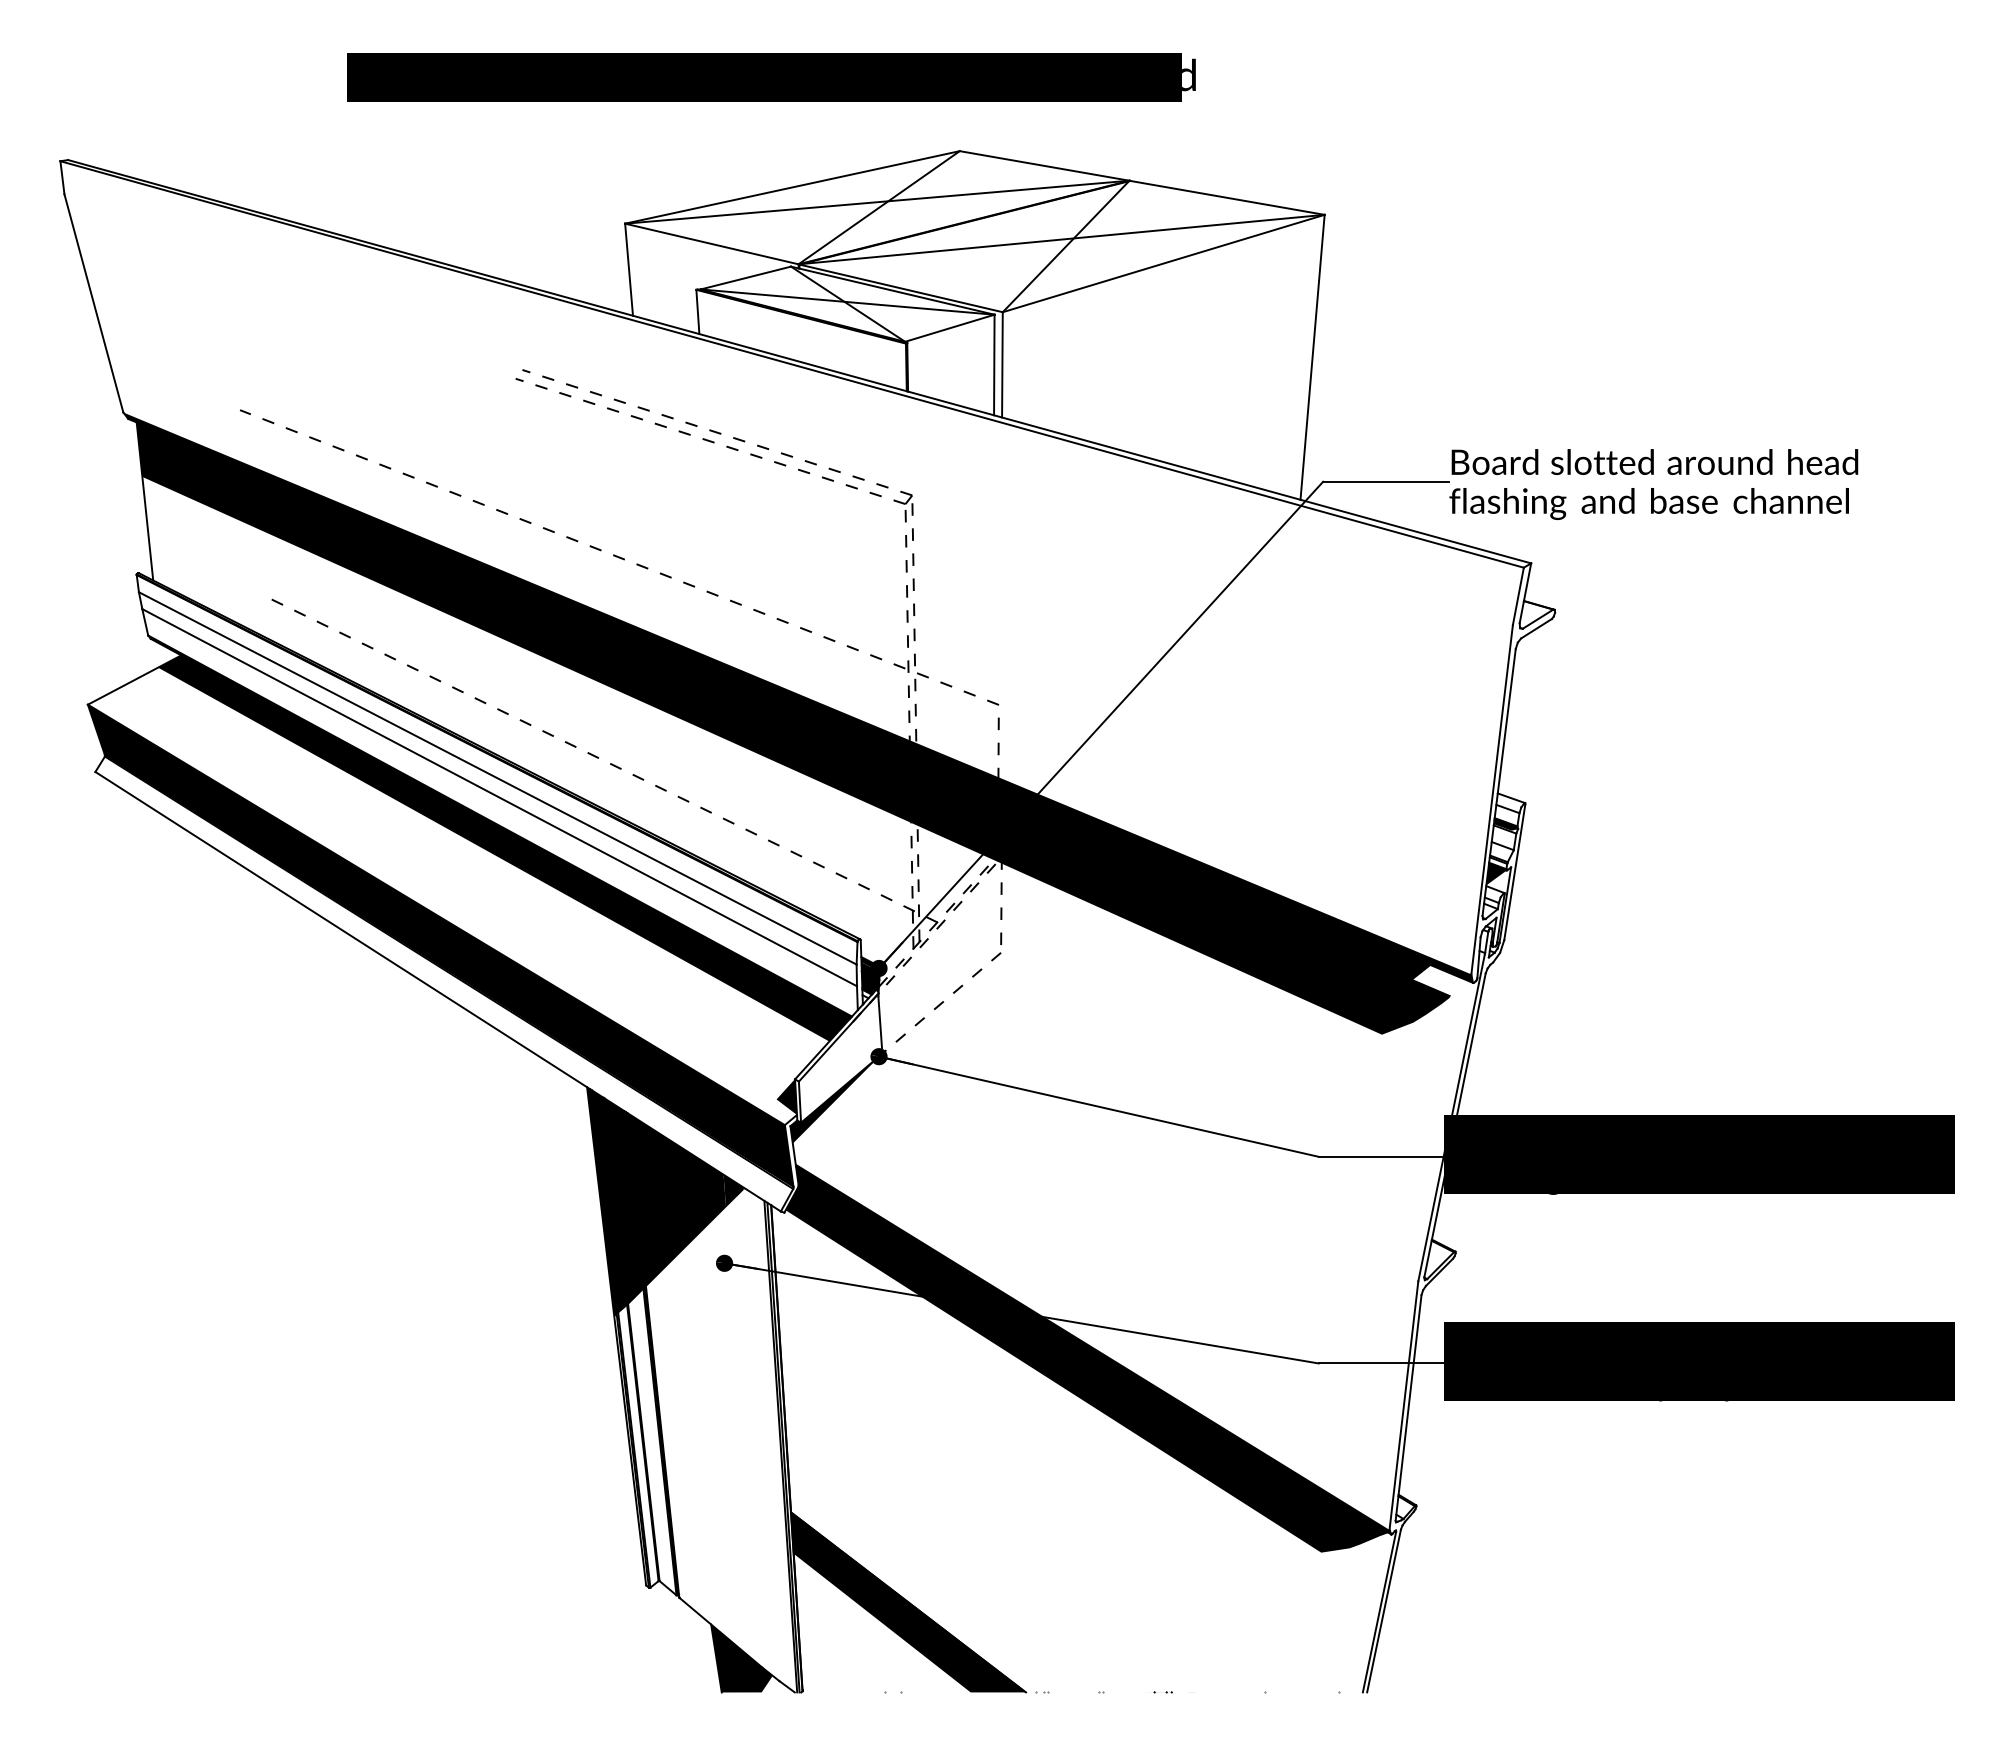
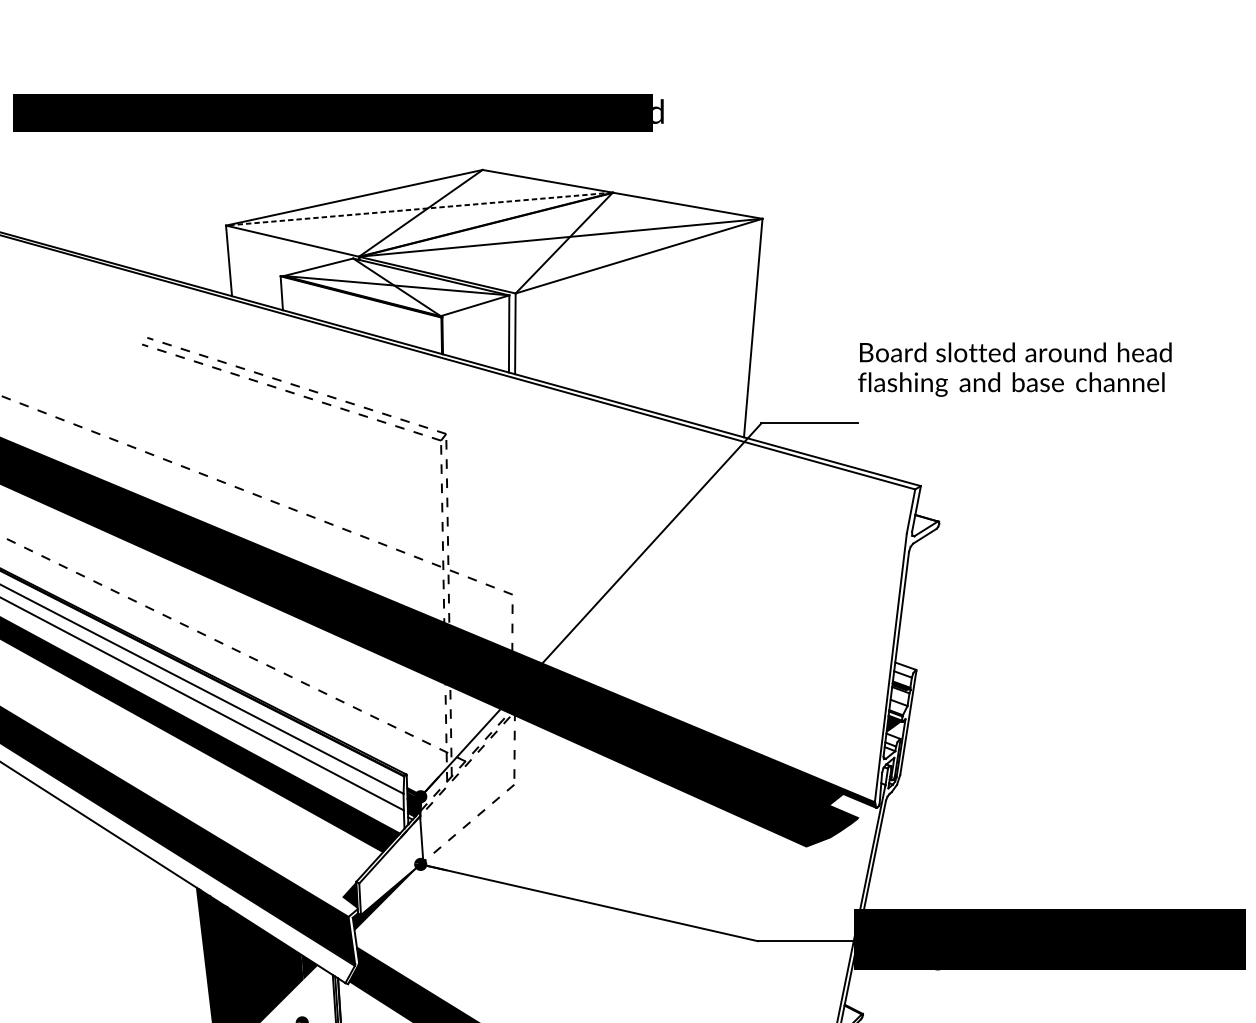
line: (876, 202) -> (418, 209), solid -> dashed
text: (1653, 484) -> (1014, 369), moved

